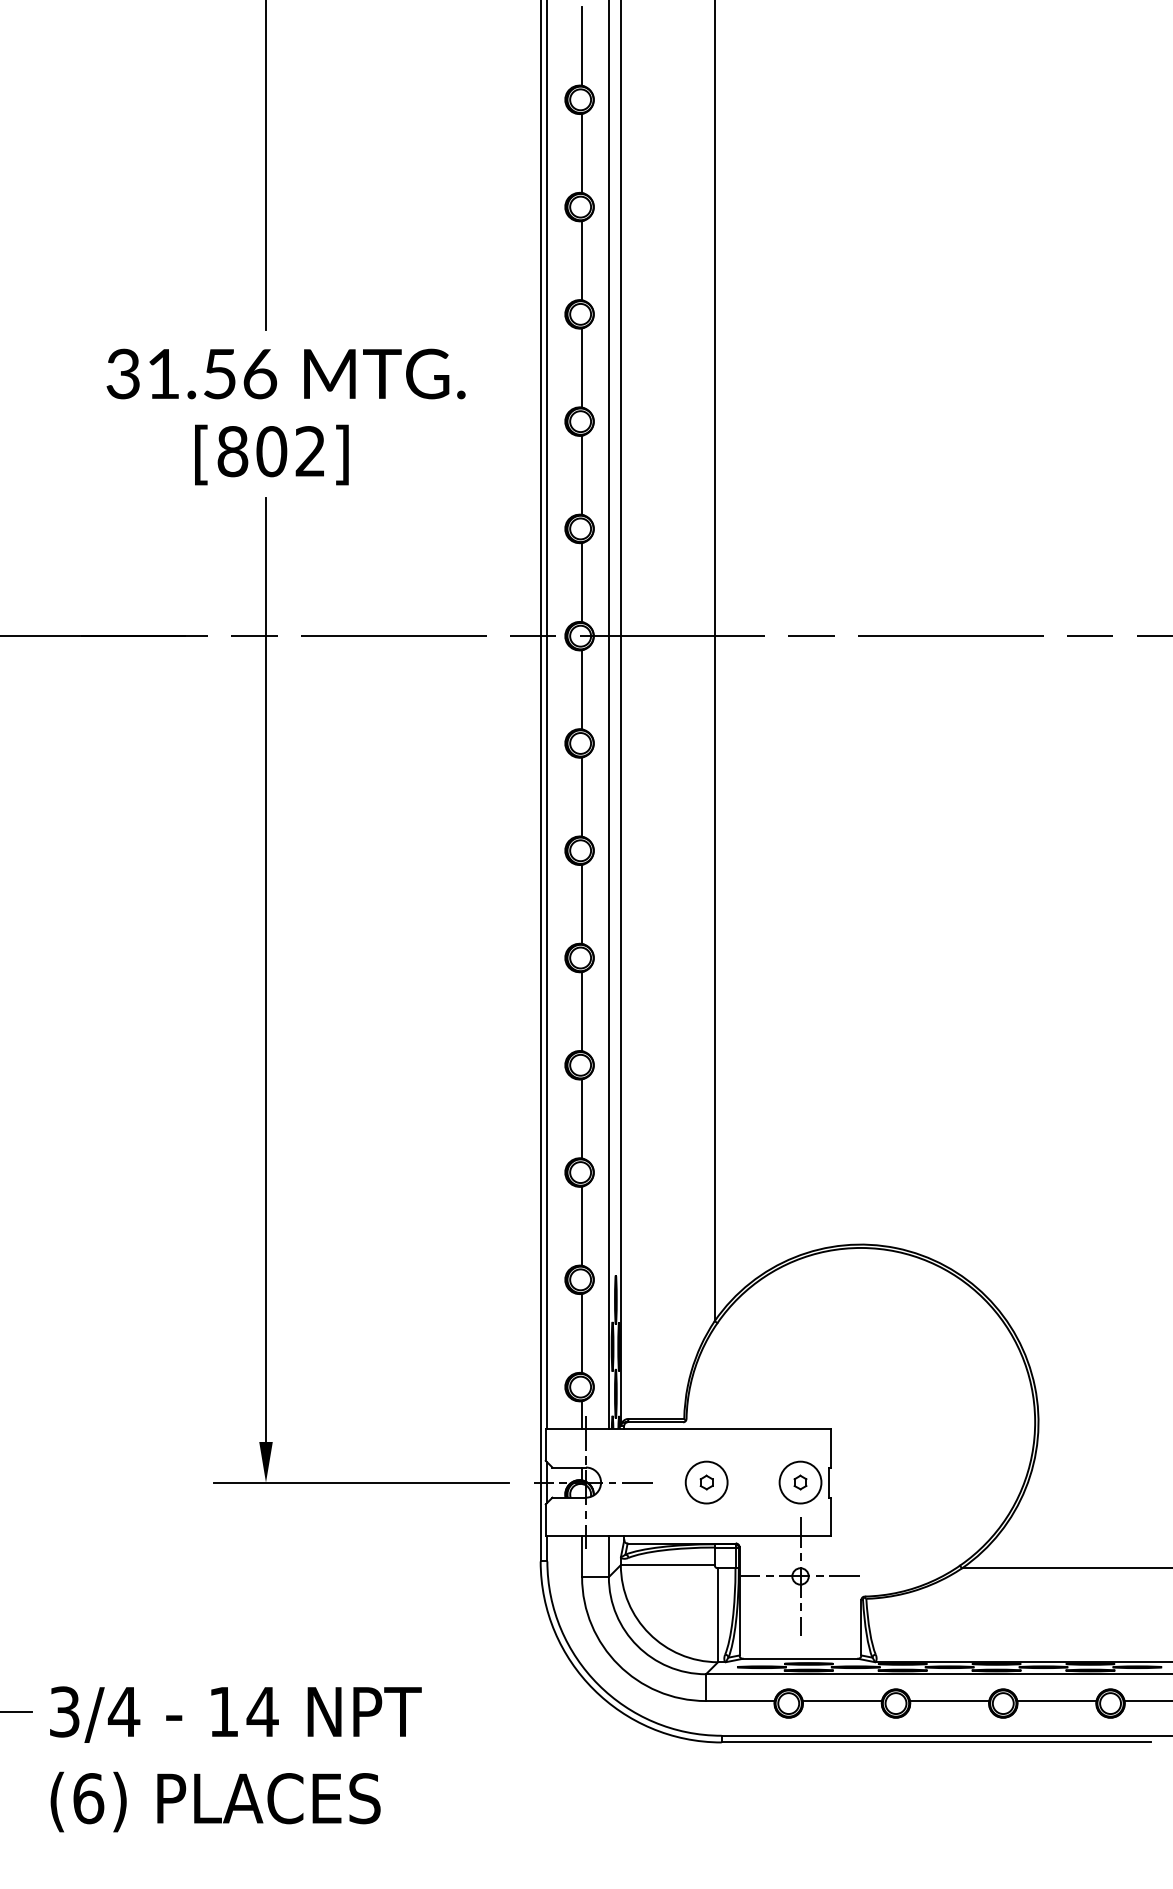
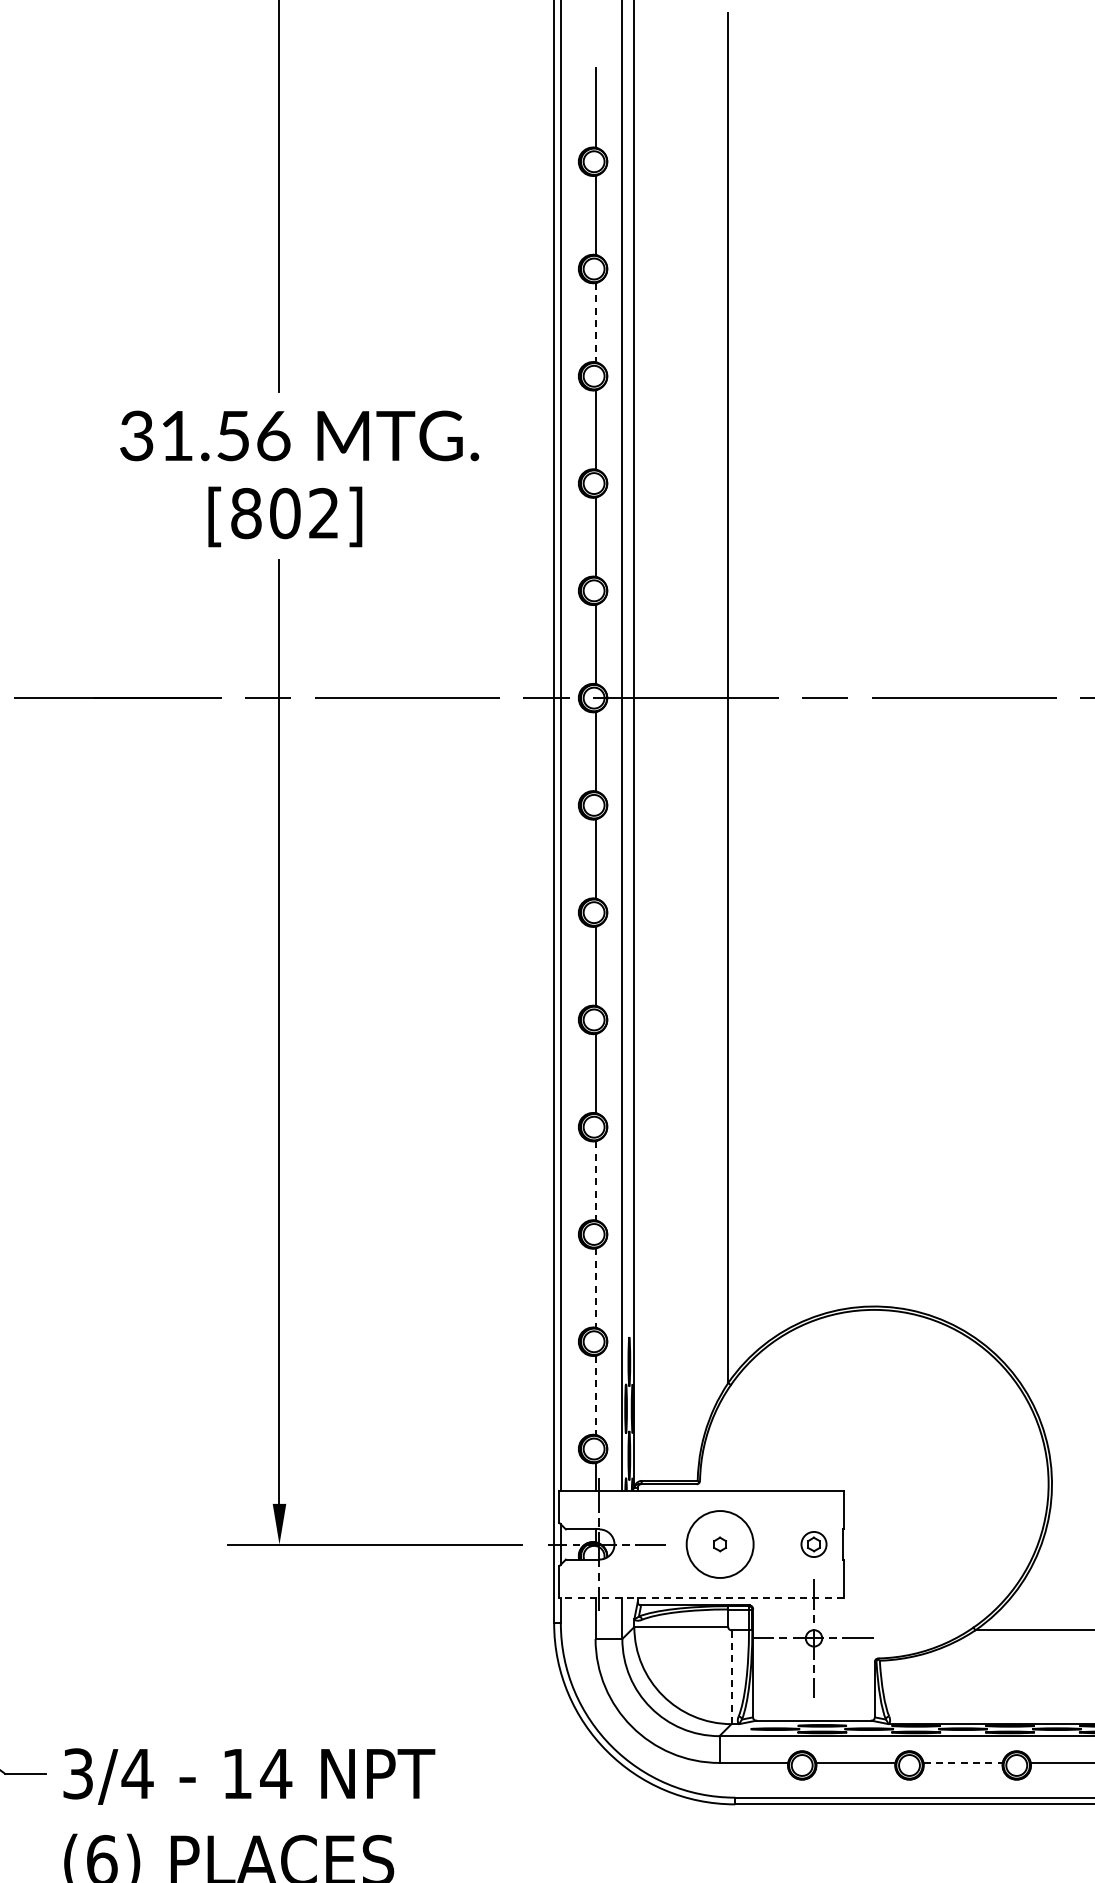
line: (582, 260) -> (595, 322), solid -> dashed
line: (582, 1118) -> (595, 1180), solid -> dashed
line: (582, 1226) -> (595, 1288), solid -> dashed
line: (582, 1333) -> (595, 1395), solid -> dashed
circle: (706, 1482) -> (719, 1544), size x1.6
circle: (800, 1482) -> (813, 1544), size x0.6
line: (687, 1536) -> (700, 1598), solid -> dashed
line: (718, 1615) -> (731, 1677), solid -> dashed
line: (949, 1701) -> (962, 1763), solid -> dashed

